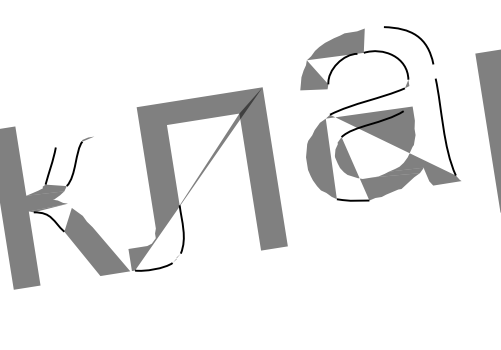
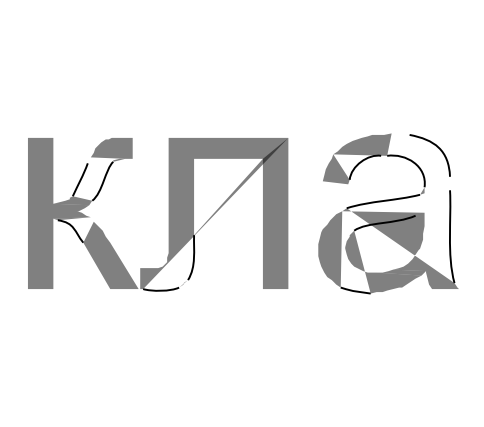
part: (374, 113) -> (388, 213), moved
fill: (78, 126) -> (111, 147), added

